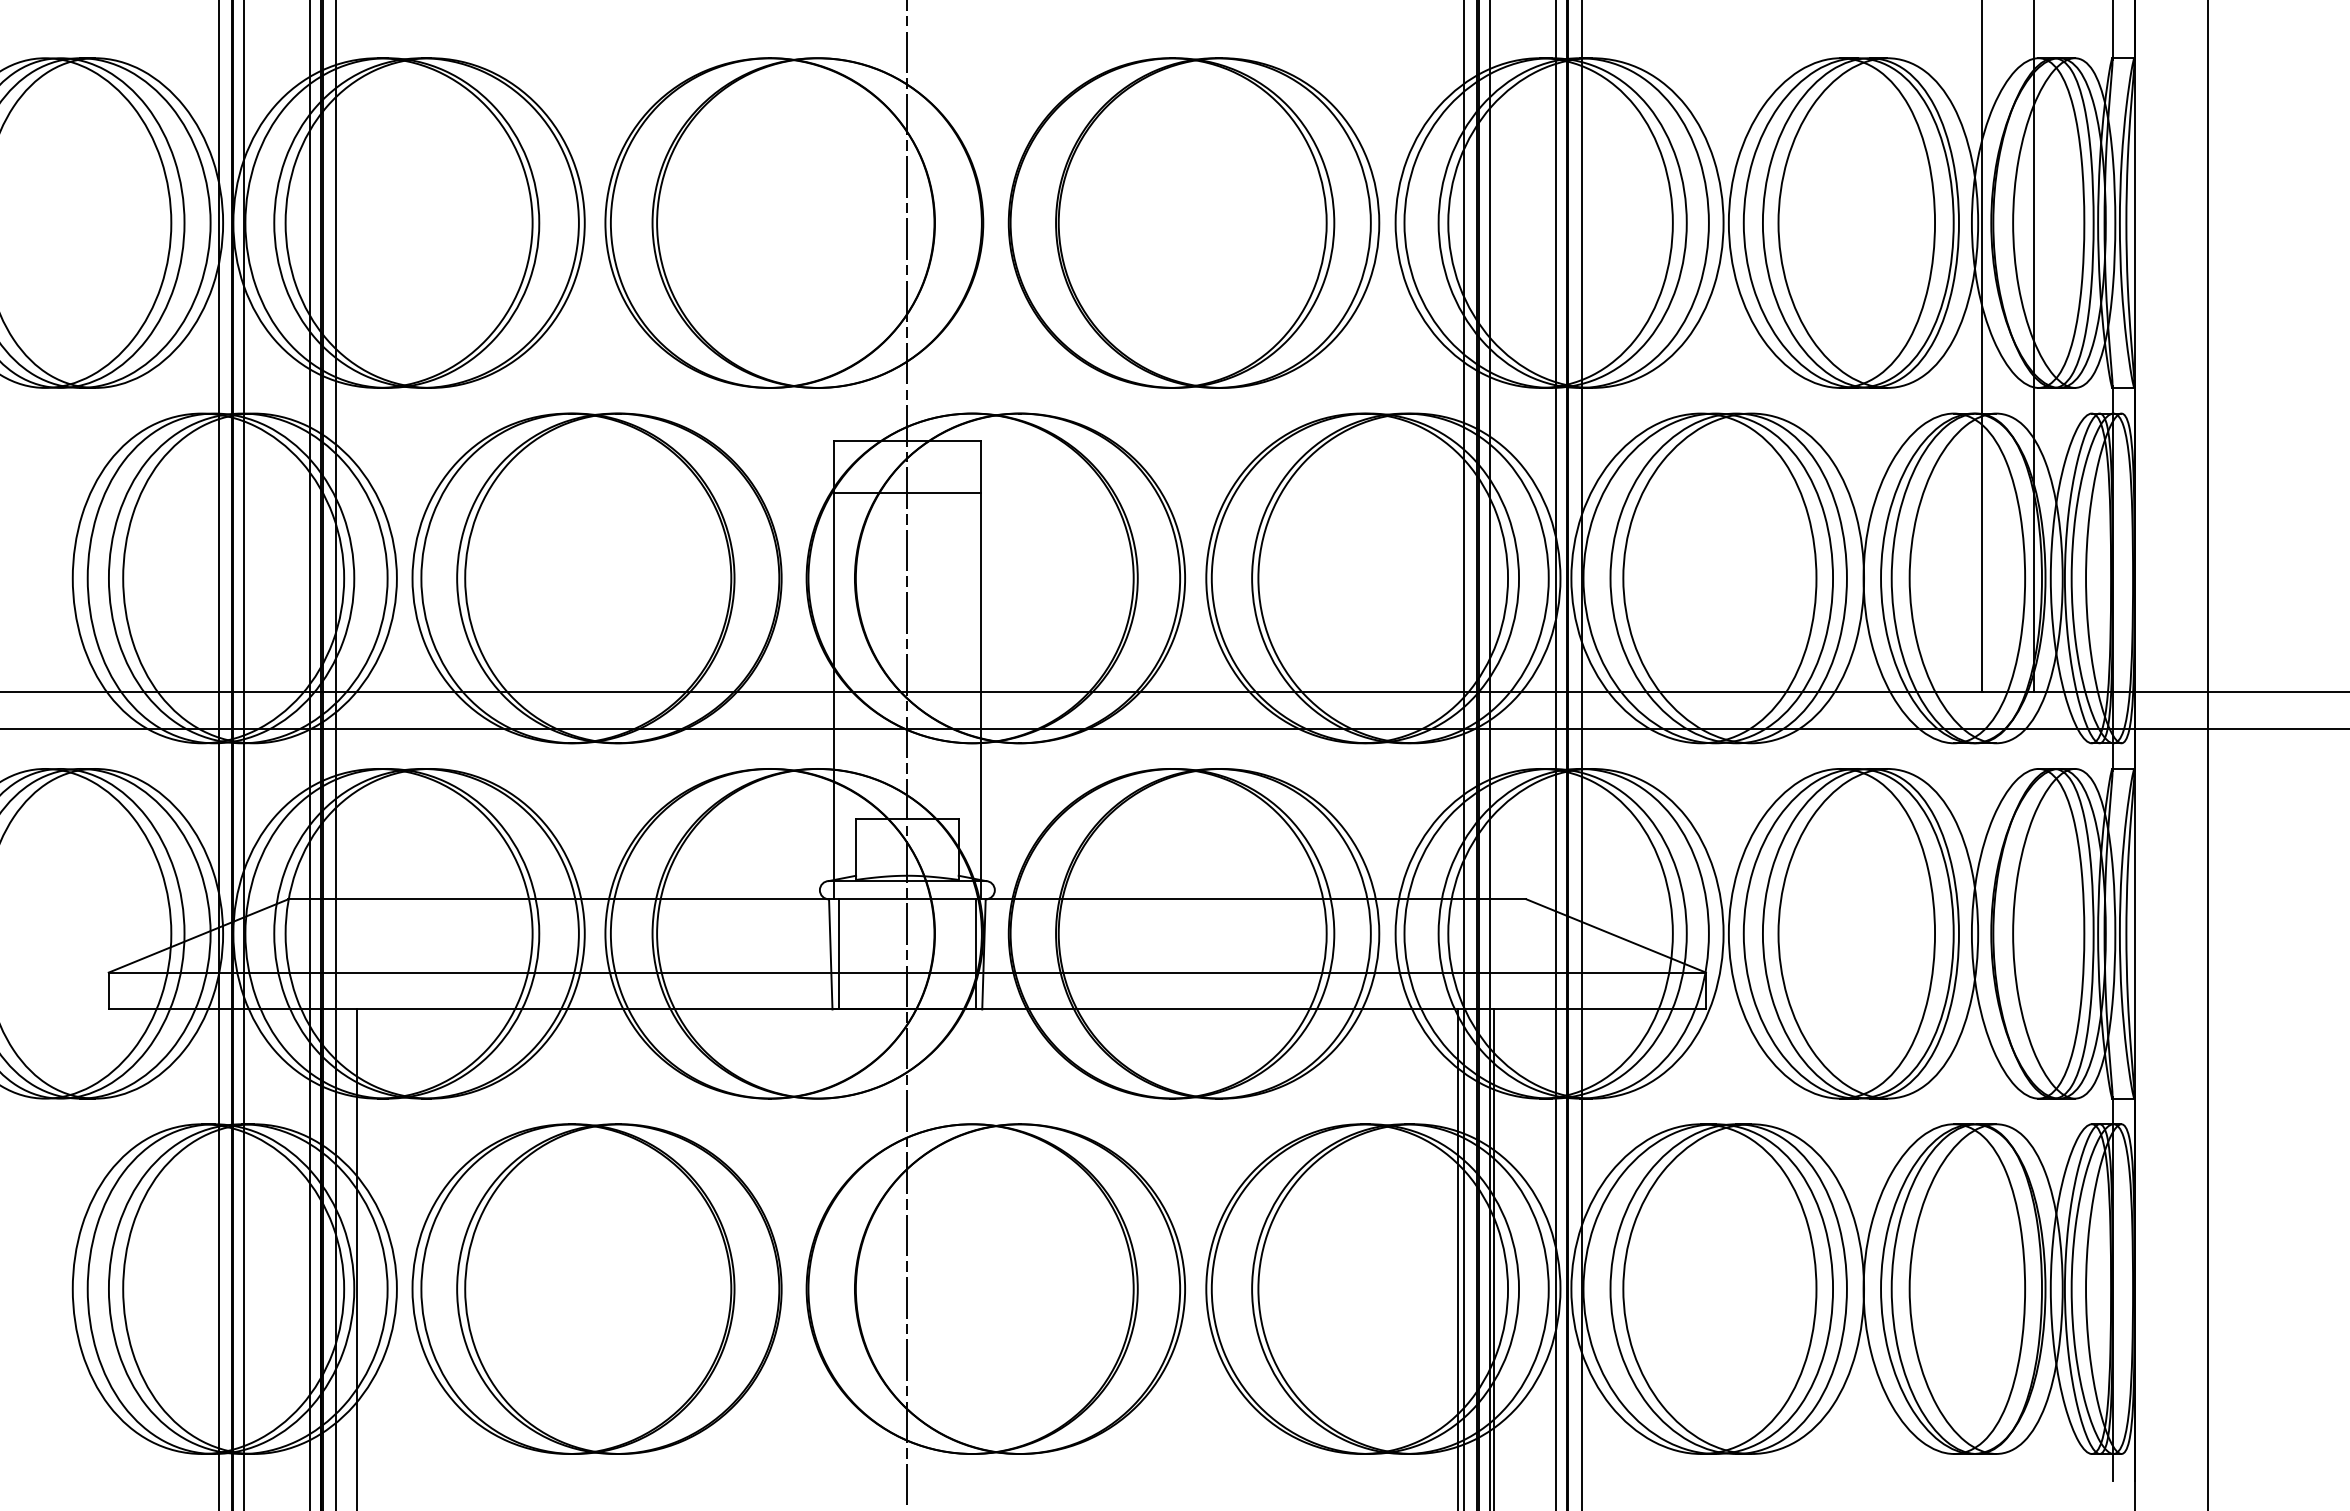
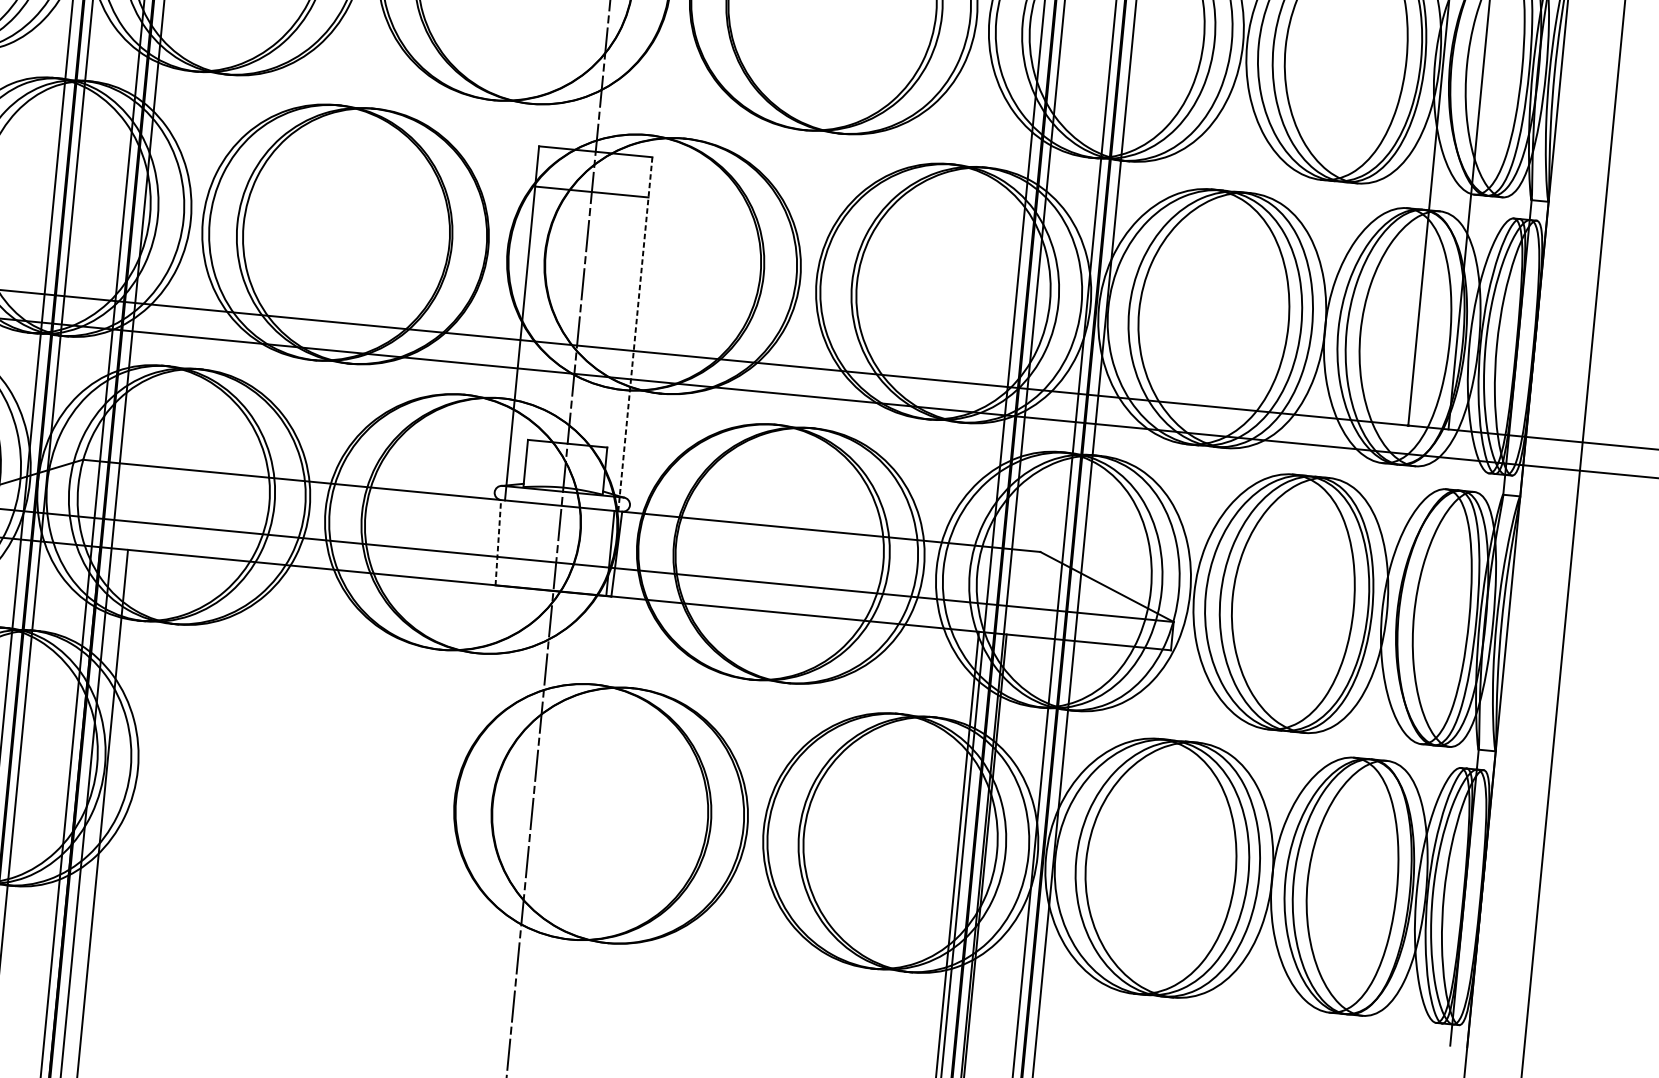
line: (980, 670) -> (635, 334), solid -> dashed
line: (830, 953) -> (498, 542), solid -> dashed
line: (839, 954) -> (505, 543), removed
part: (596, 1288) -> (292, 783), removed

